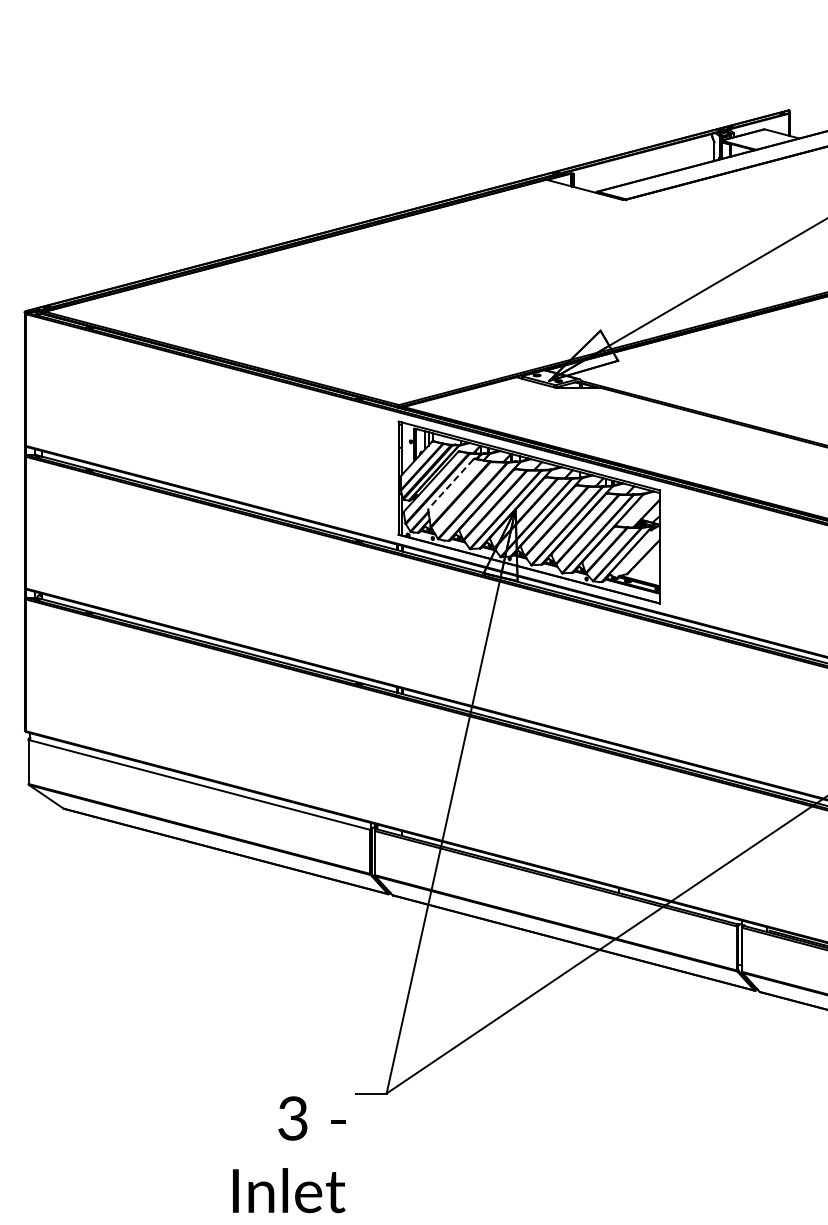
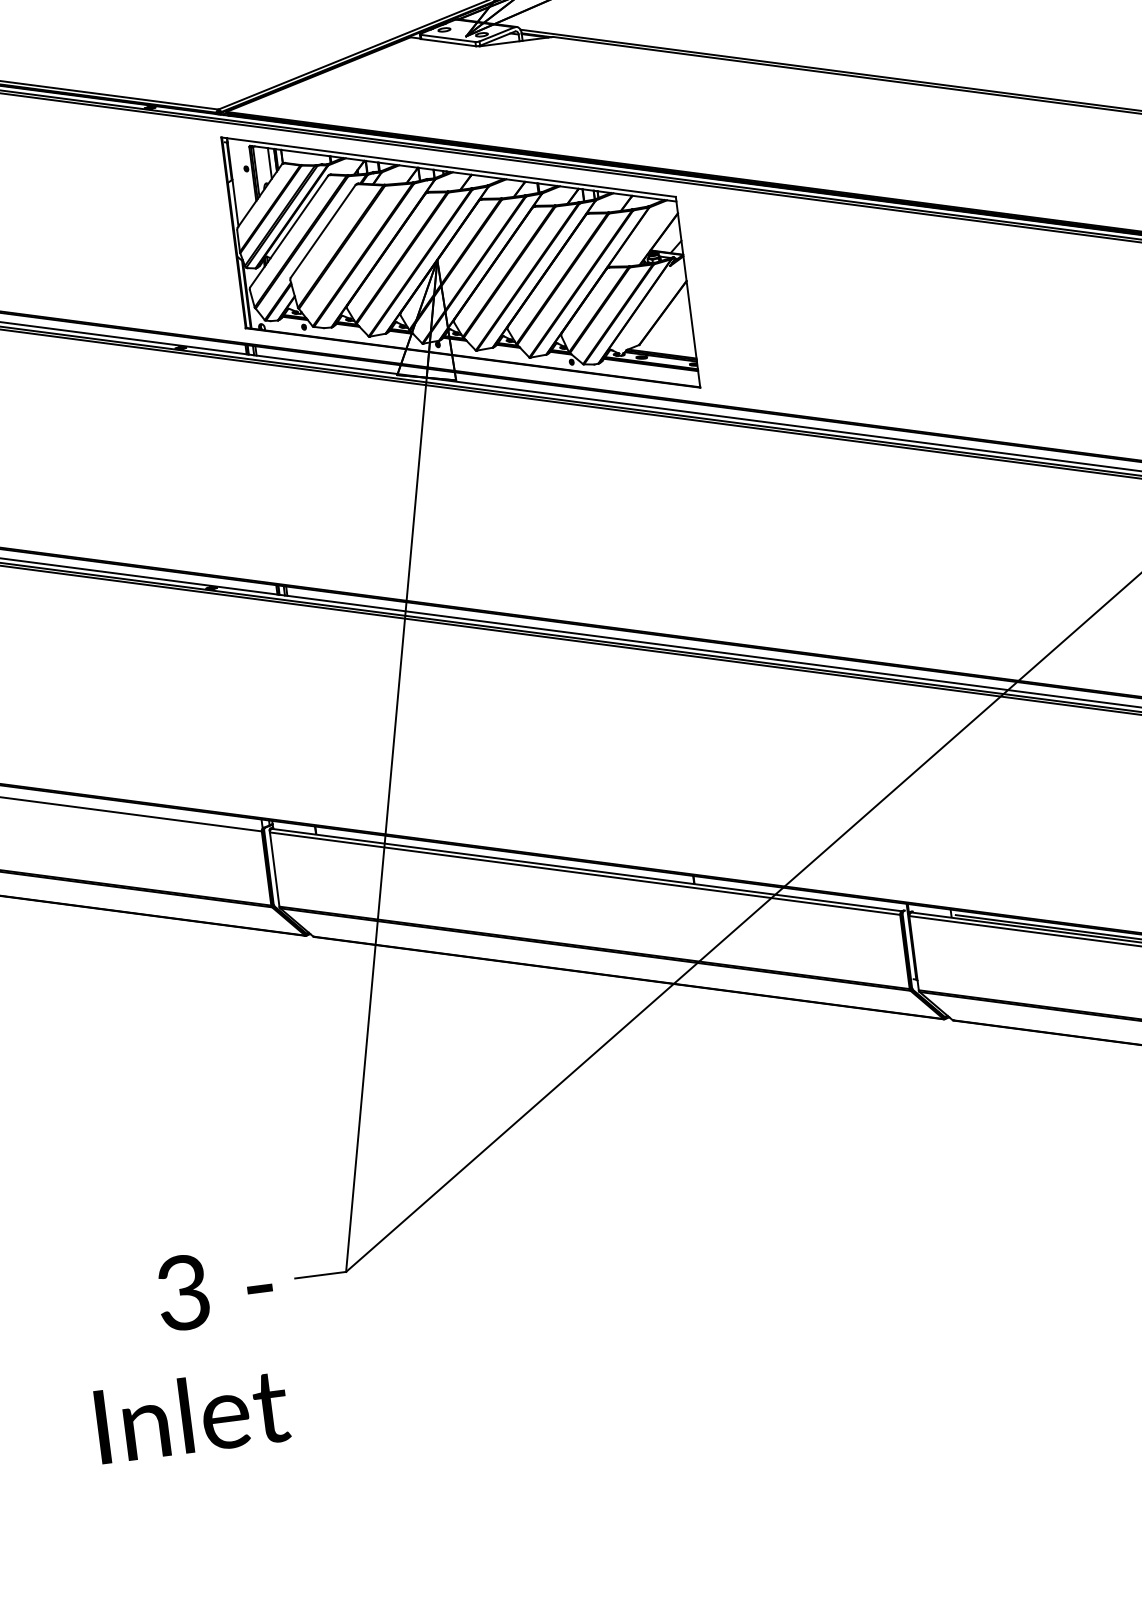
line: (450, 484) -> (322, 232), dashed -> solid
text: (289, 1154) -> (185, 1354), moved

